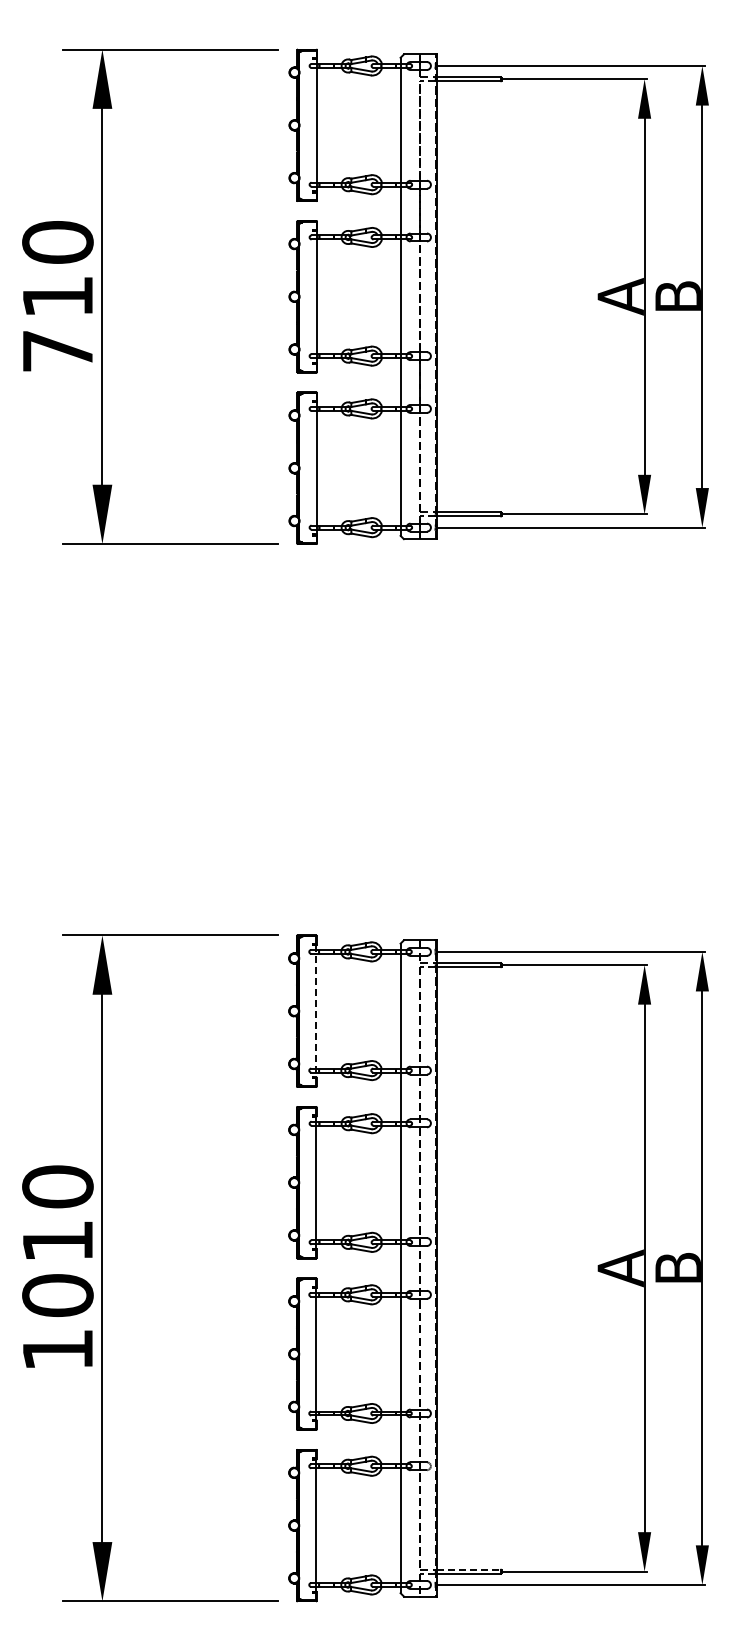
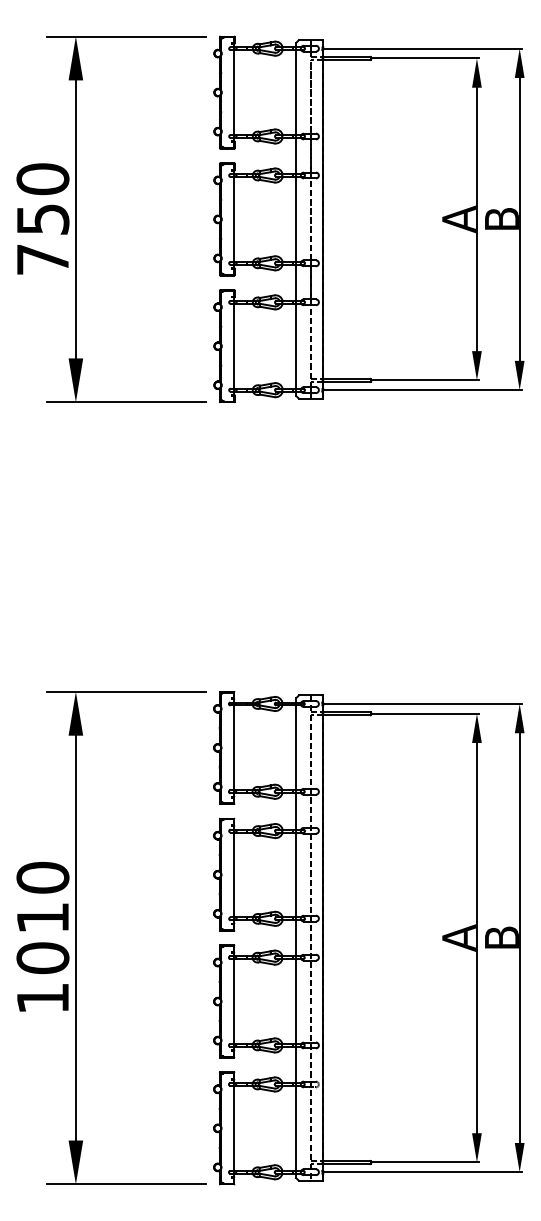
text: (58, 297) -> (43, 219), 710 -> 750
line: (316, 1011) -> (234, 748), dashed -> solid
line: (469, 1569) -> (347, 1160), dashed -> solid

